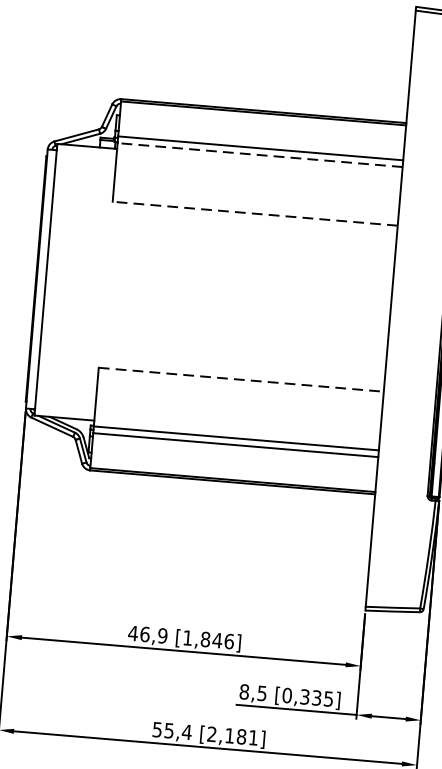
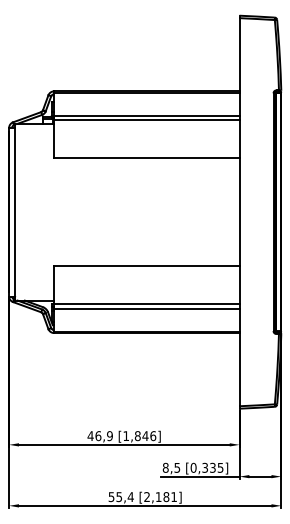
line: (259, 155) -> (146, 120), dashed -> solid
line: (254, 214) -> (146, 158), dashed -> solid
line: (240, 380) -> (146, 266), dashed -> solid

